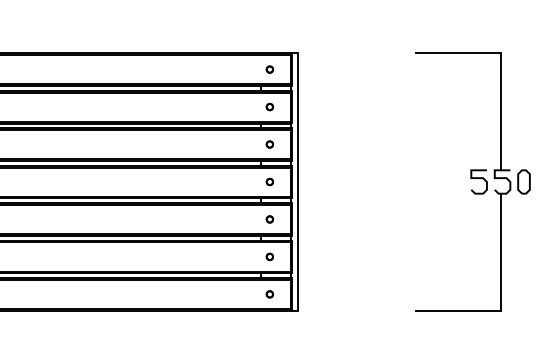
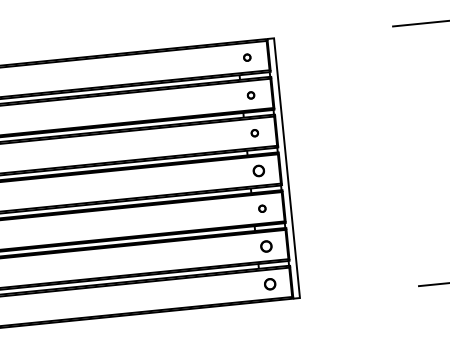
part: (269, 181) -> (258, 170), size x1.6
part: (269, 256) -> (265, 246), size x1.6
part: (269, 294) -> (269, 284), size x1.6

